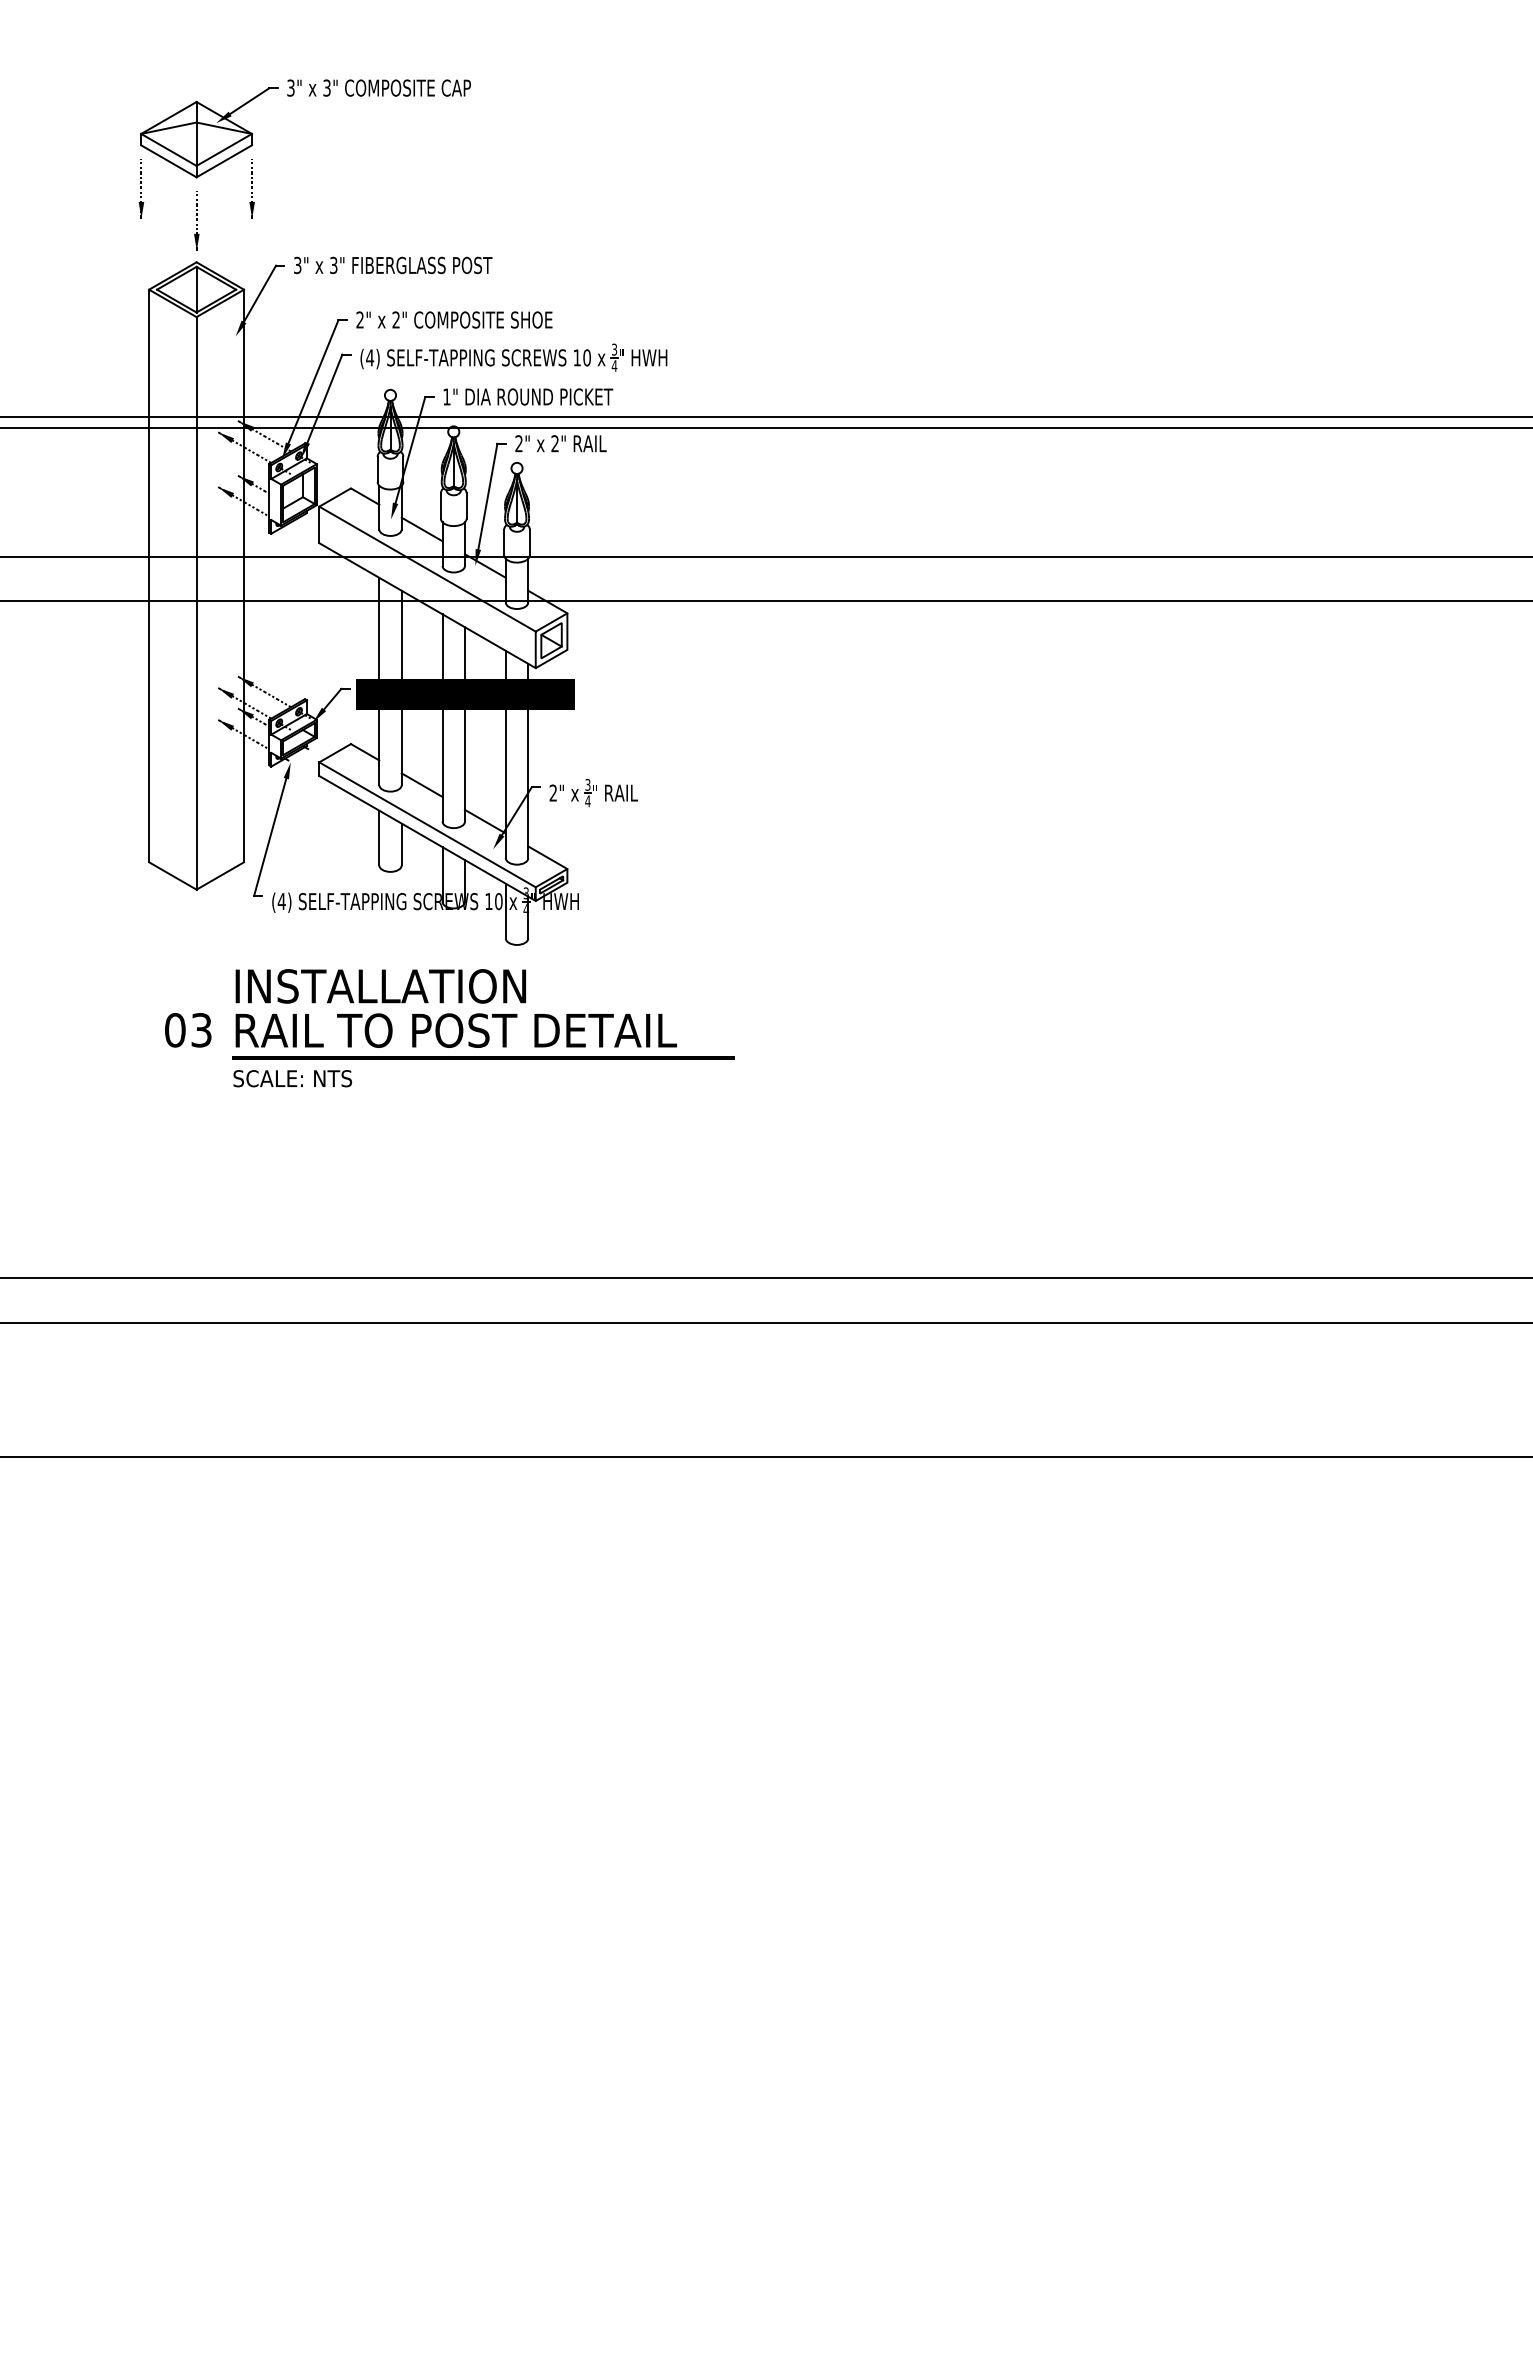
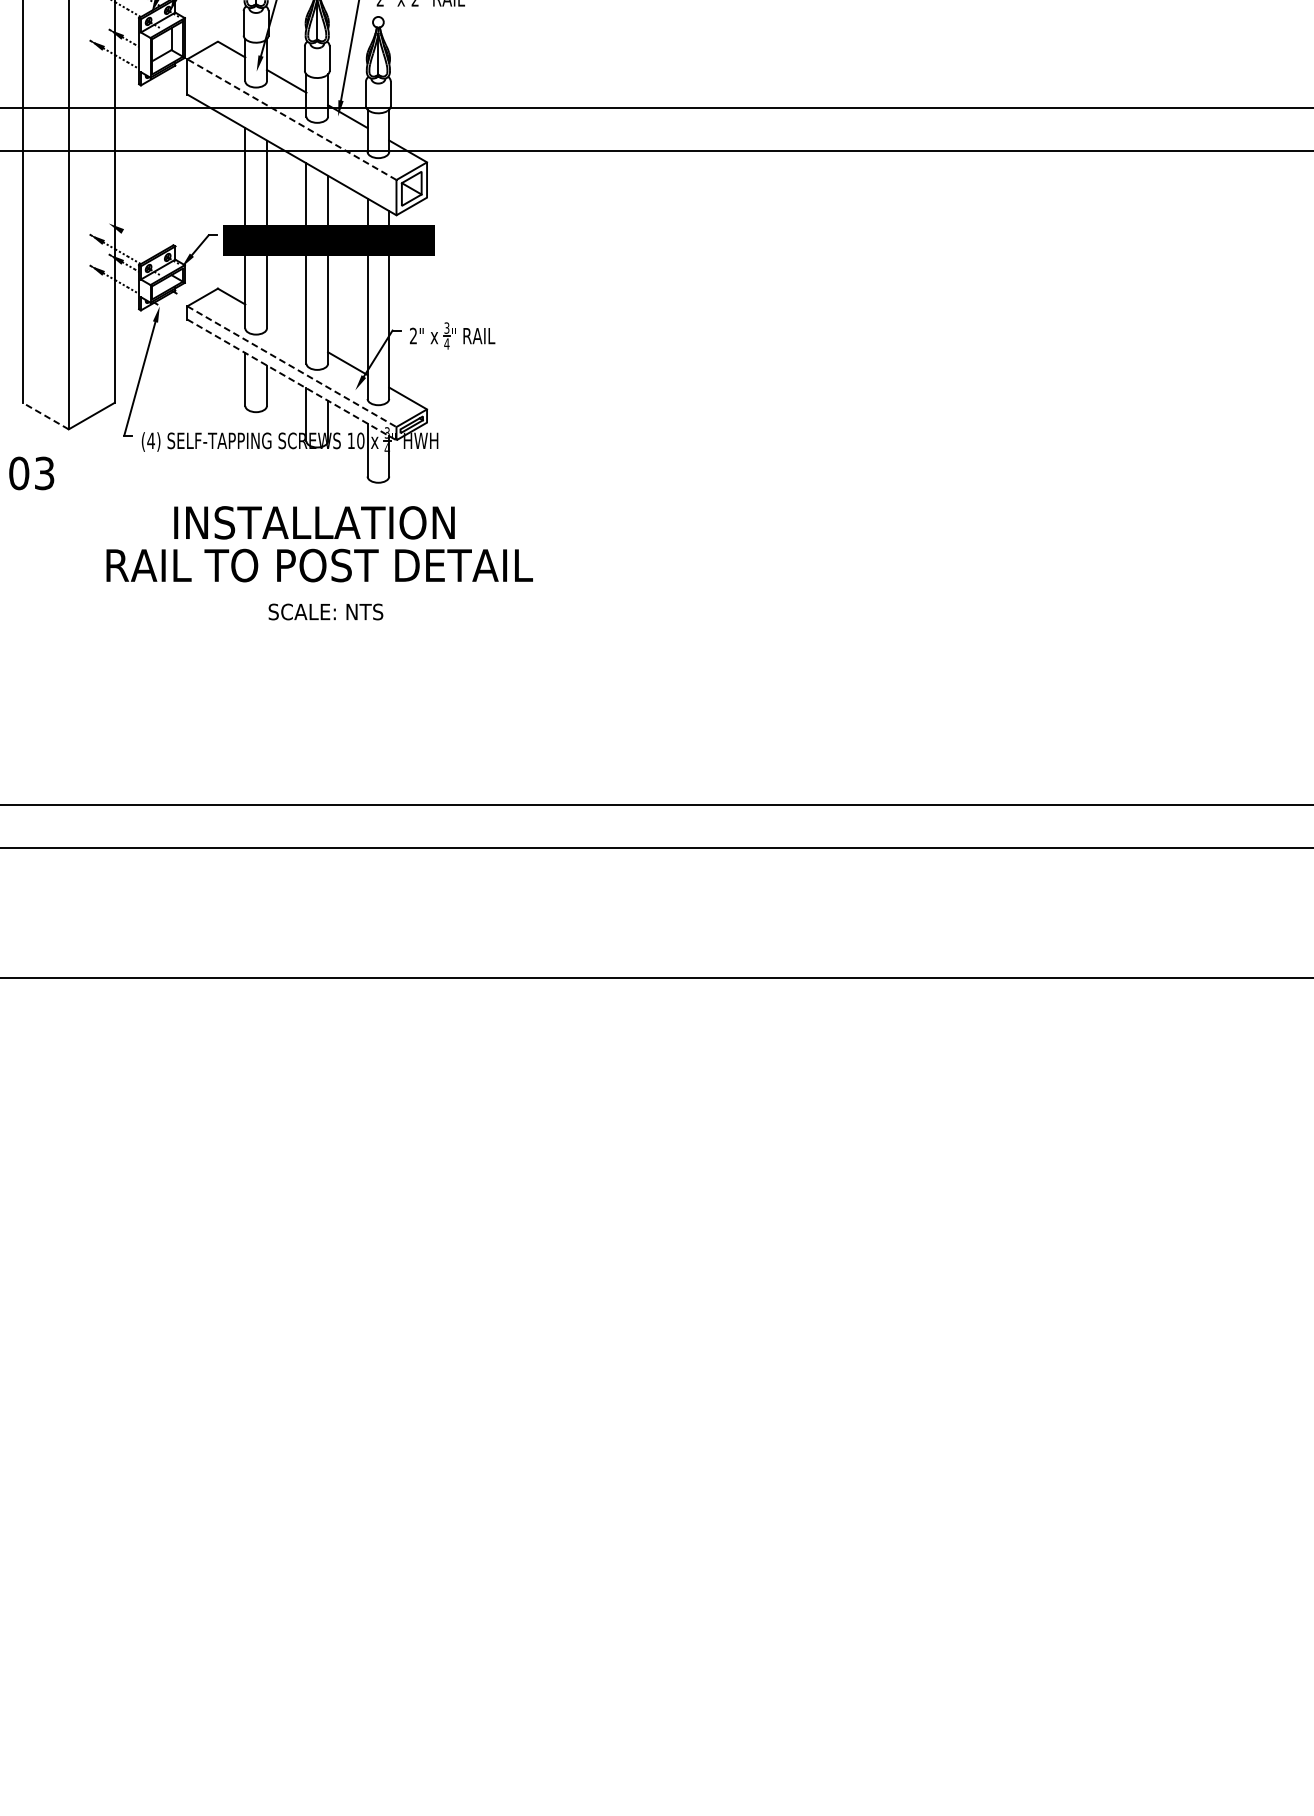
line: (427, 569) -> (291, 119), solid -> dashed
line: (264, 691) -> (134, 237), removed
line: (421, 784) -> (286, 327), removed
line: (427, 824) -> (291, 366), solid -> dashed
line: (427, 838) -> (291, 379), solid -> dashed
line: (172, 875) -> (45, 415), solid -> dashed
text: (380, 986) -> (314, 522), moved
text: (188, 1030) -> (31, 473), moved
line: (483, 1057) -> (345, 591), removed
text: (292, 1078) -> (325, 611), moved

